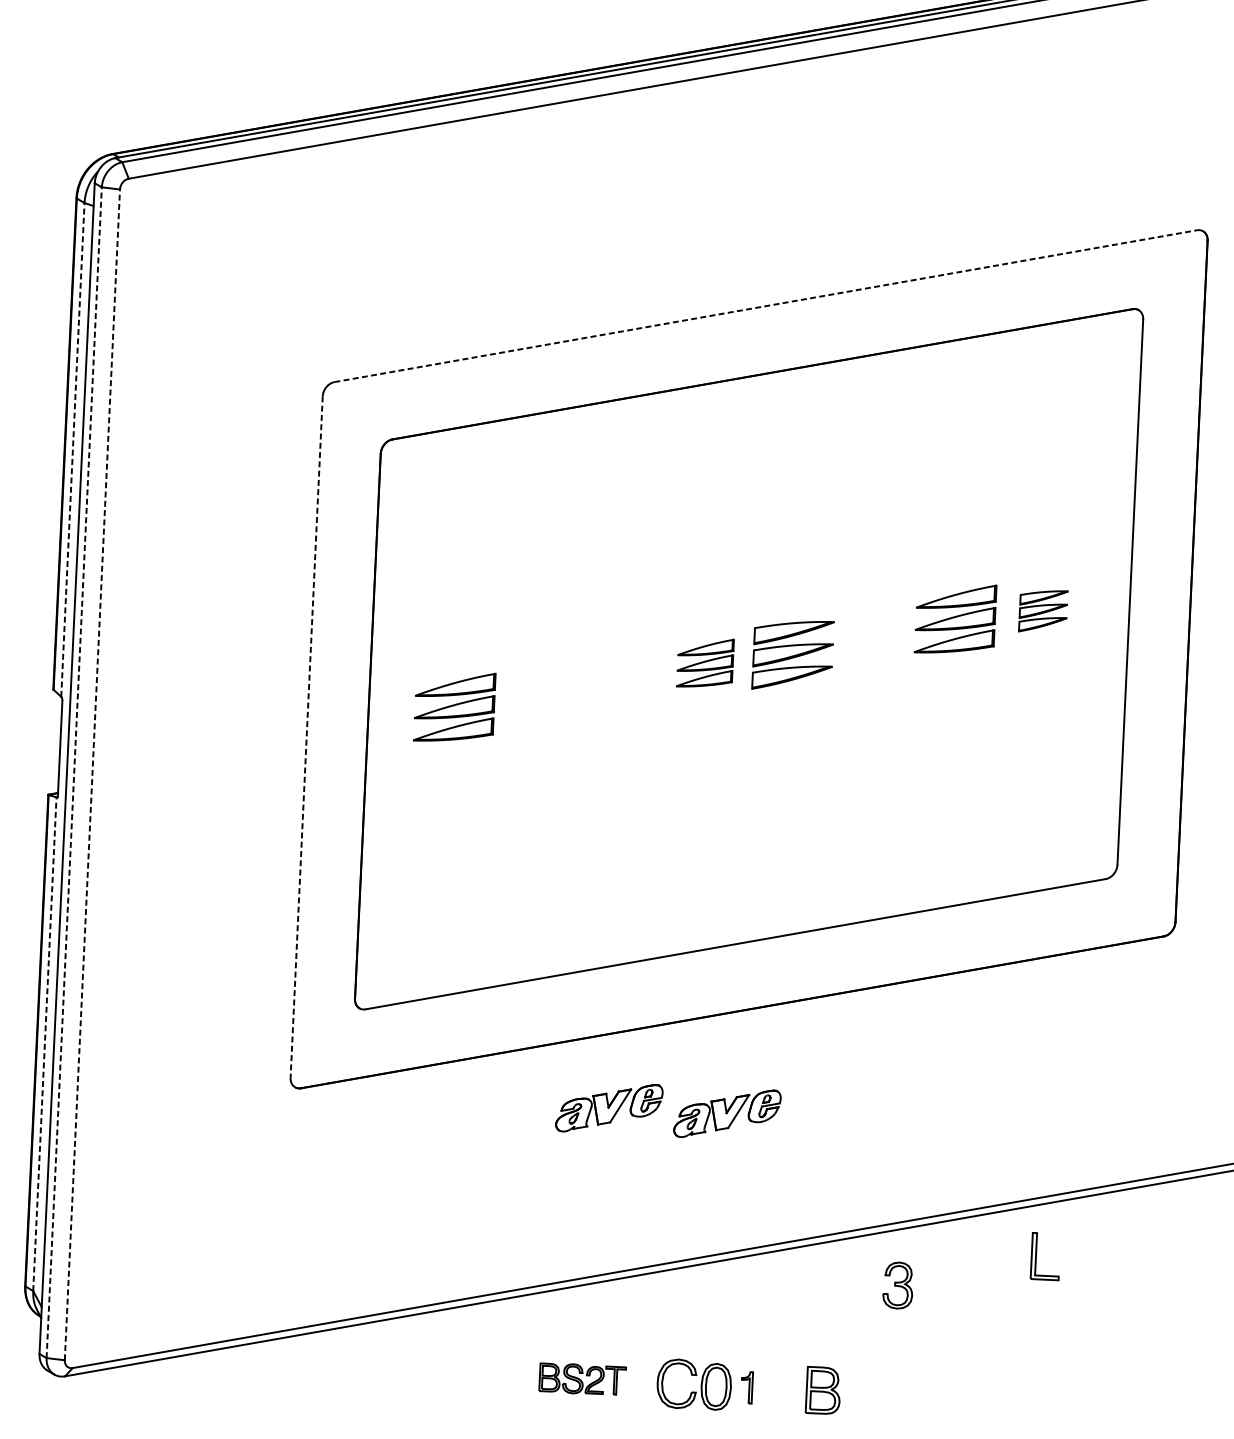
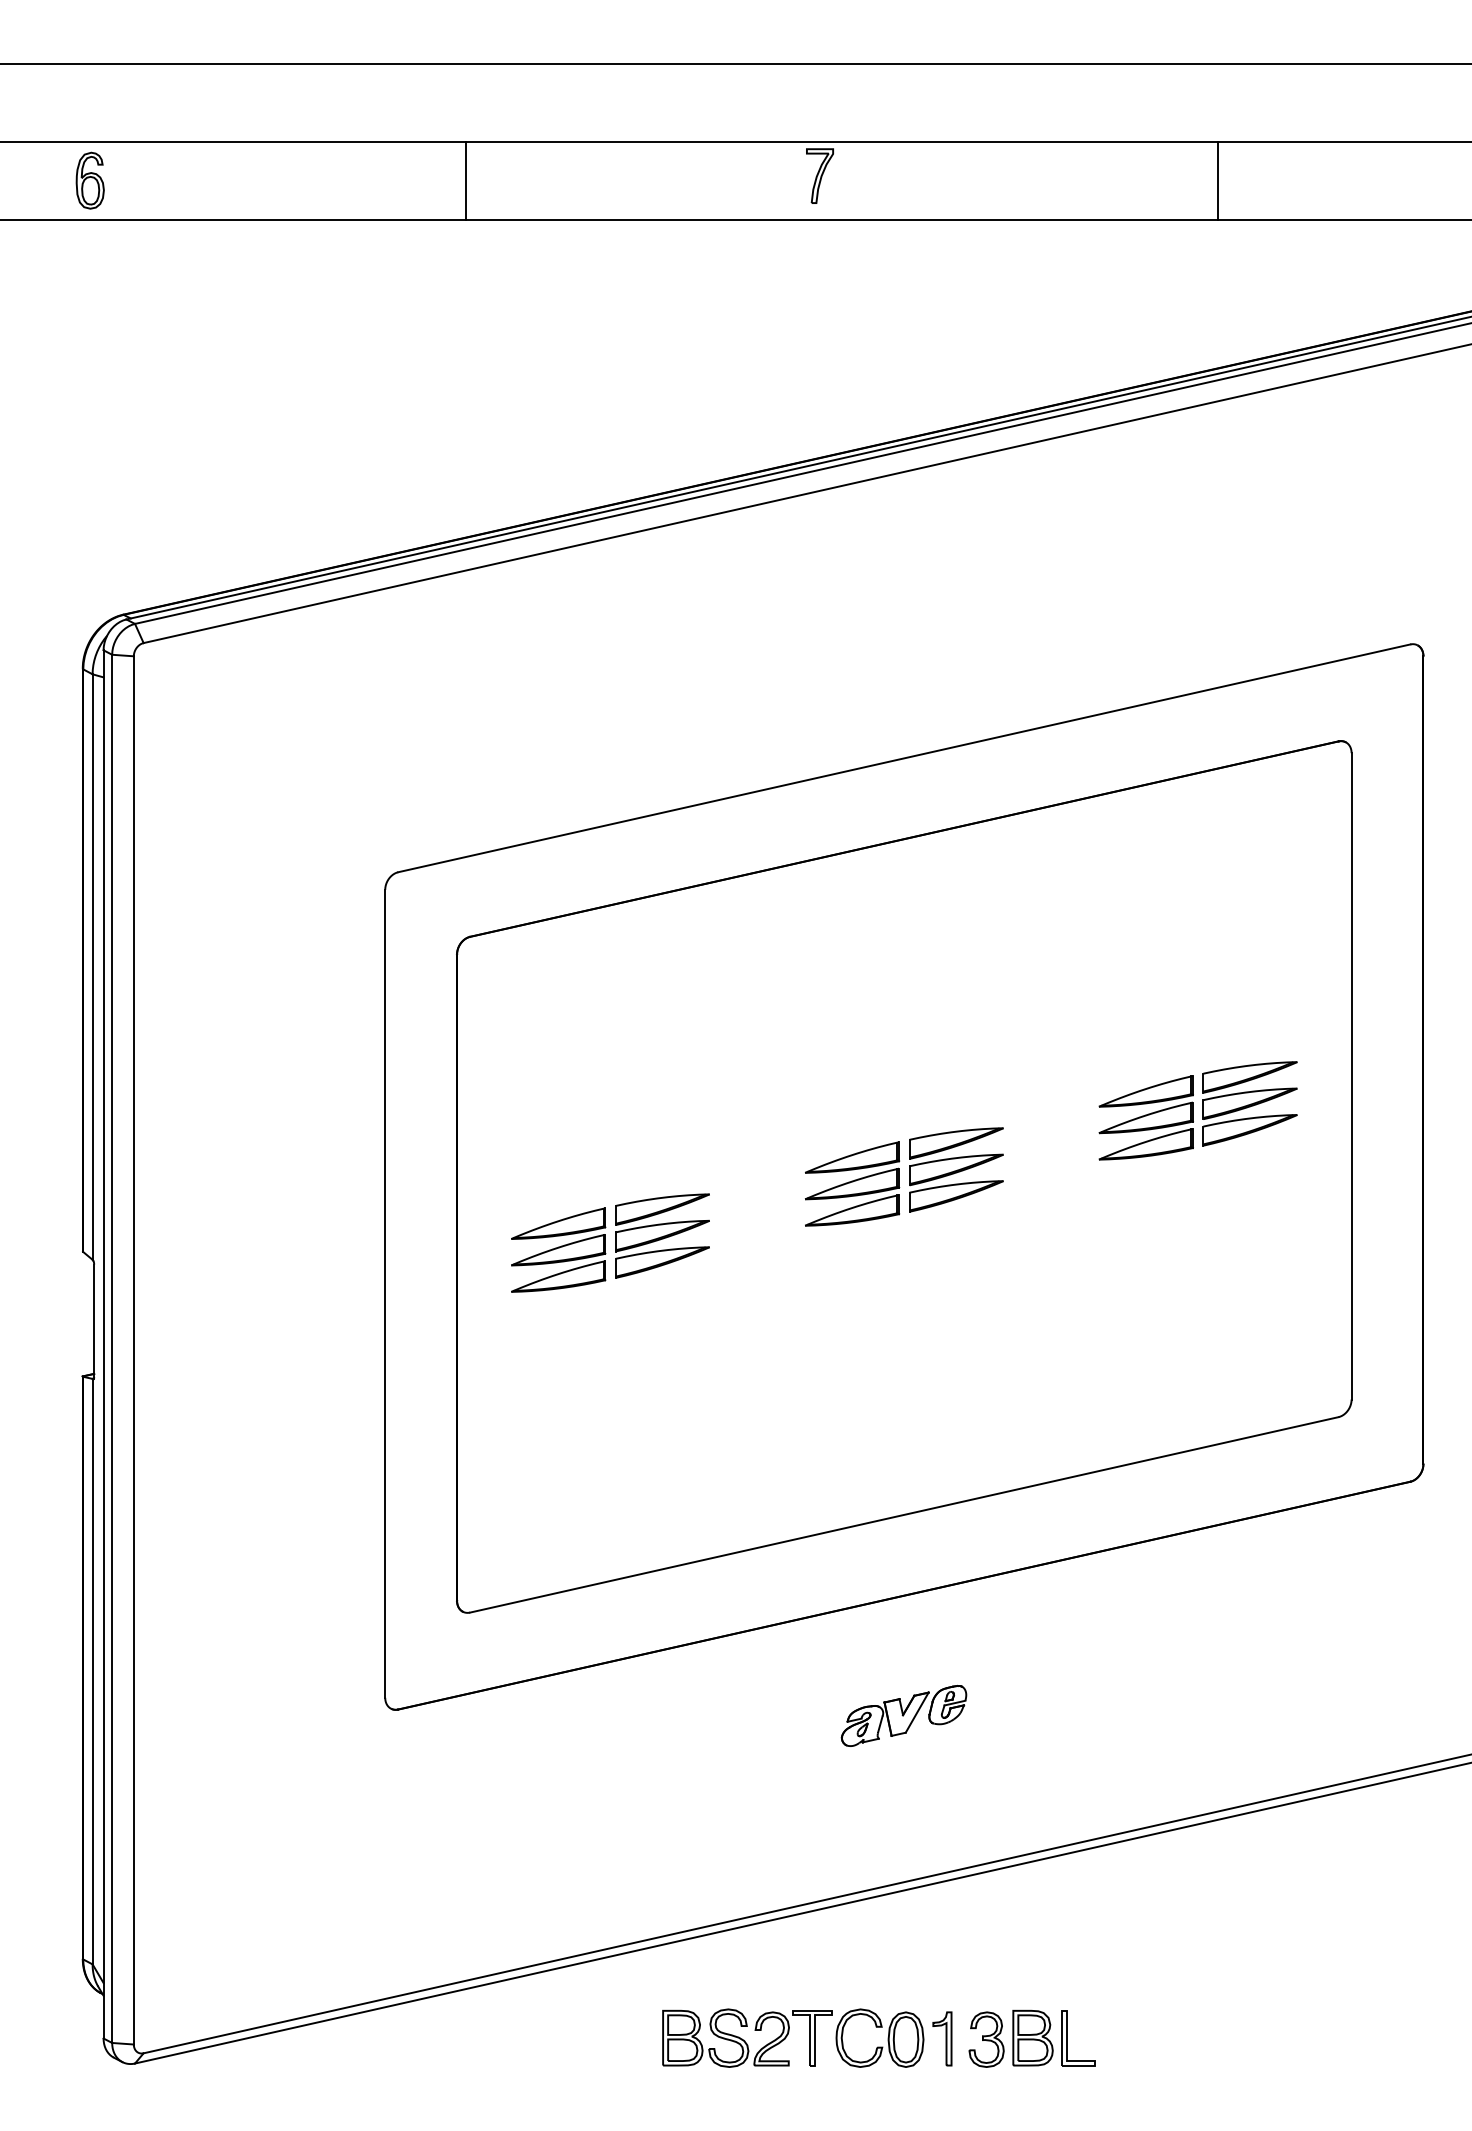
line: (765, 306) -> (904, 758), dashed -> solid
line: (72, 450) -> (92, 967), dashed -> solid
part: (1043, 611) -> (1249, 1103), size x1.67
part: (705, 662) -> (852, 1183), size x1.43
part: (542, 698) -> (662, 1235), added
line: (306, 736) -> (385, 1293), dashed -> solid
line: (74, 772) -> (112, 1348), dashed -> solid
line: (92, 774) -> (133, 1349), dashed -> solid
line: (44, 1044) -> (92, 1671), dashed -> solid
part: (608, 1107) -> (763, 1715), removed
part: (1036, 1256) -> (1067, 2038), moved
part: (898, 1285) -> (986, 2039), moved
part: (582, 1378) -> (747, 2037), size x1.67
part: (747, 1387) -> (942, 2038), size x1.43

